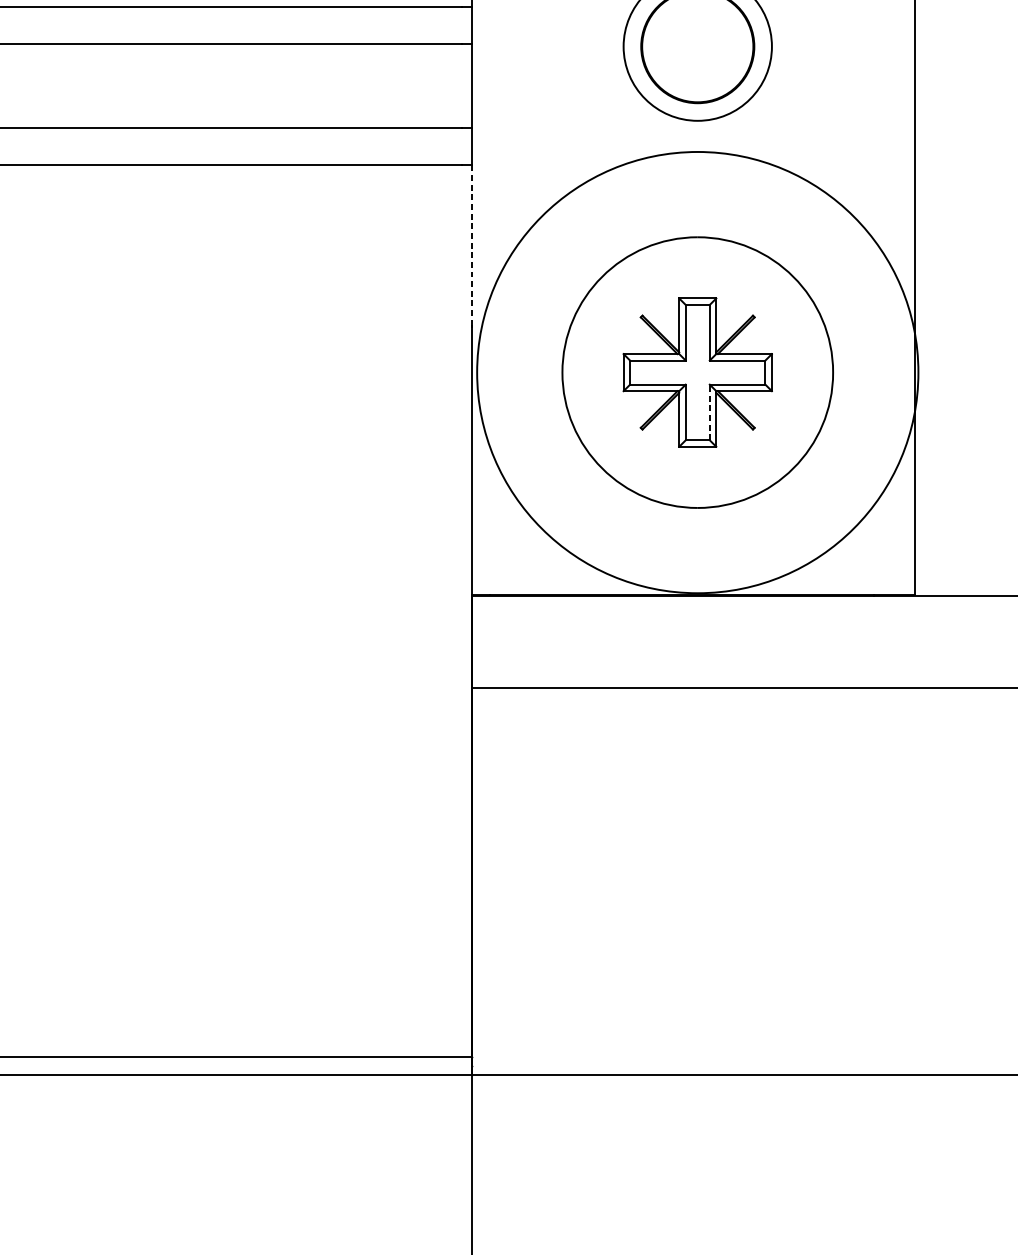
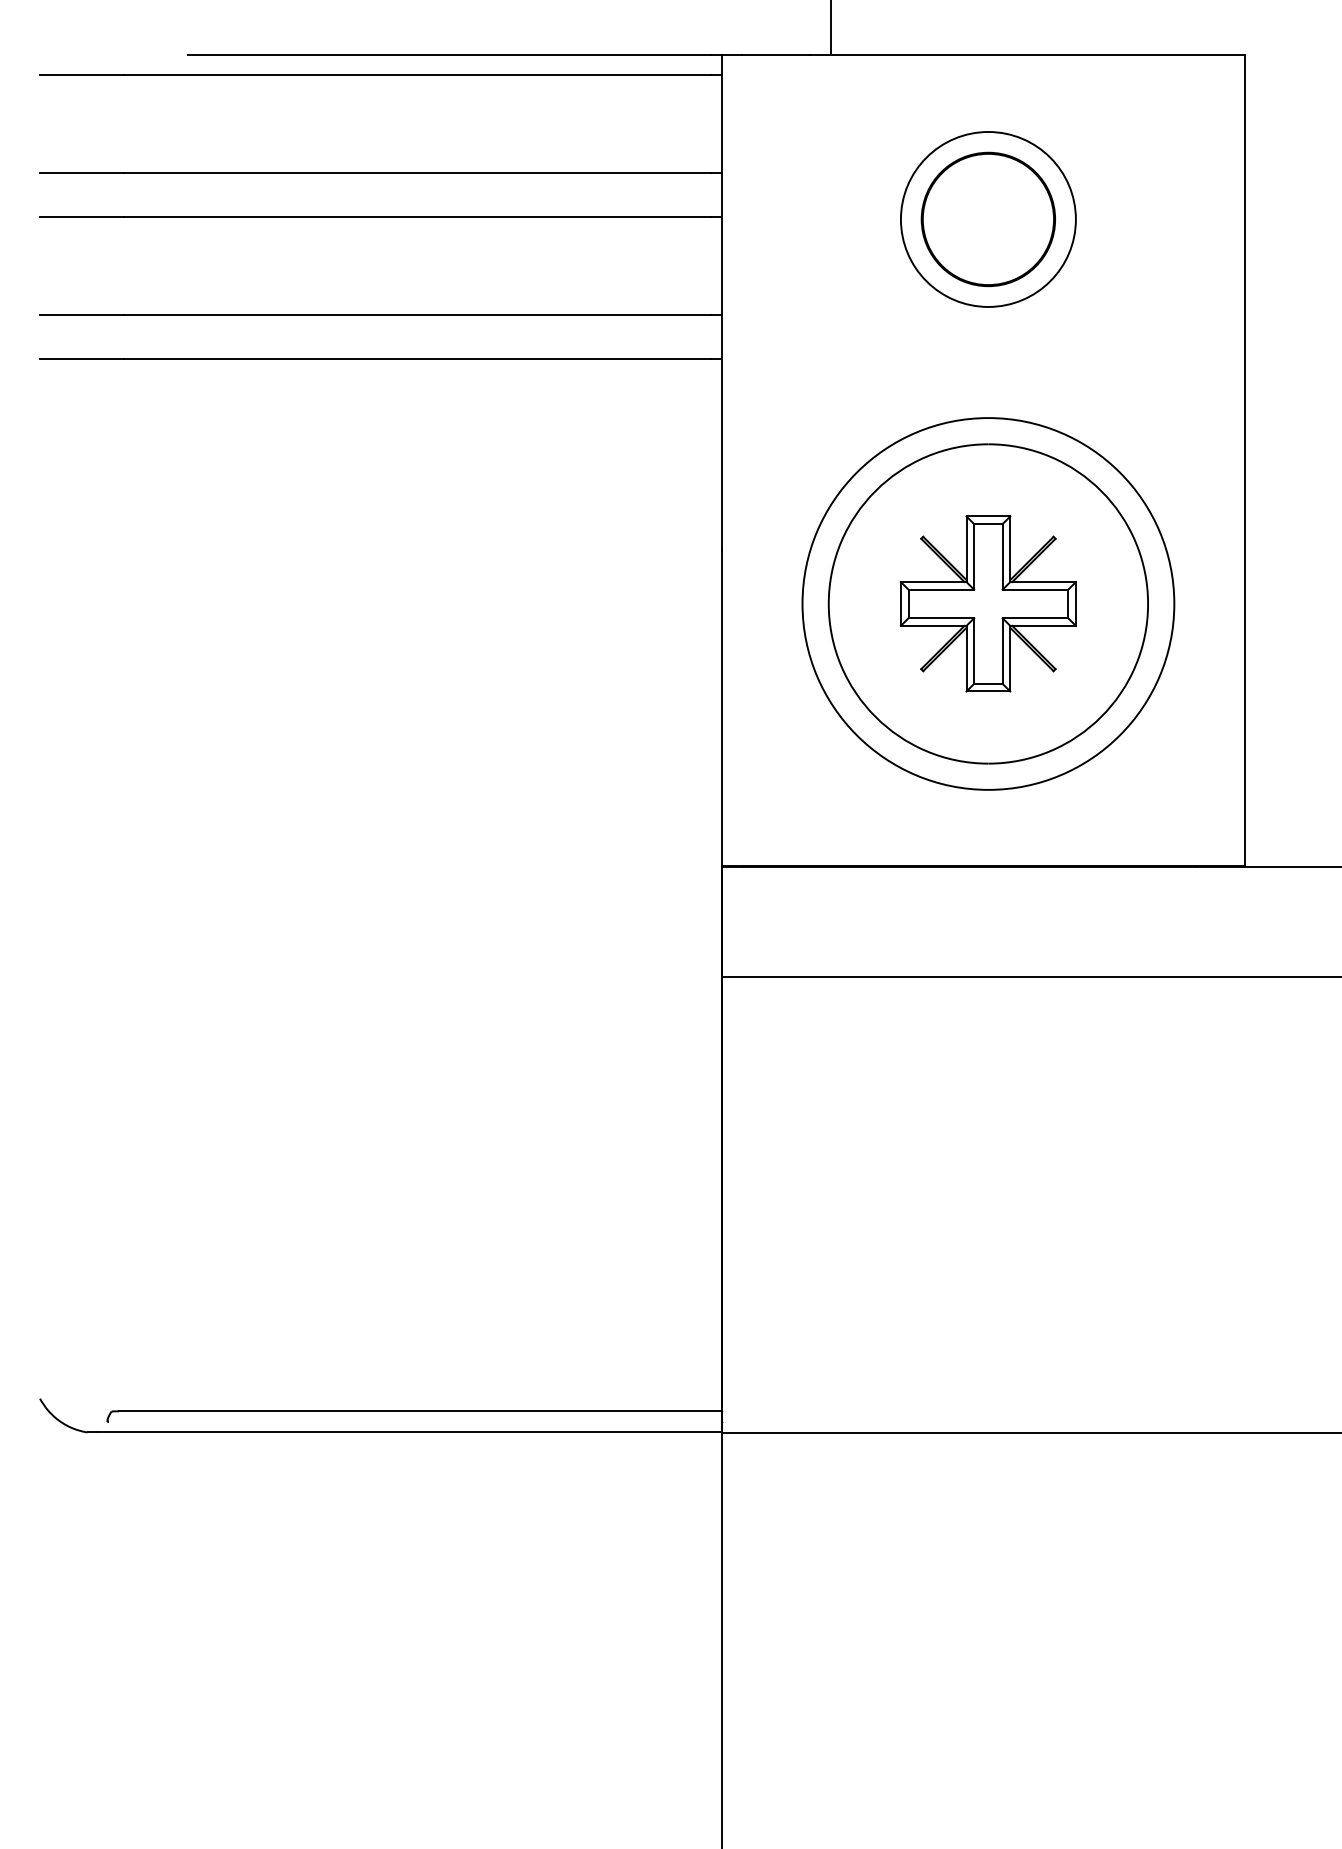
line: (471, 245) -> (721, 453), dashed -> solid
circle: (697, 372) -> (988, 603), size x0.71
line: (709, 412) -> (1002, 651), dashed -> solid

